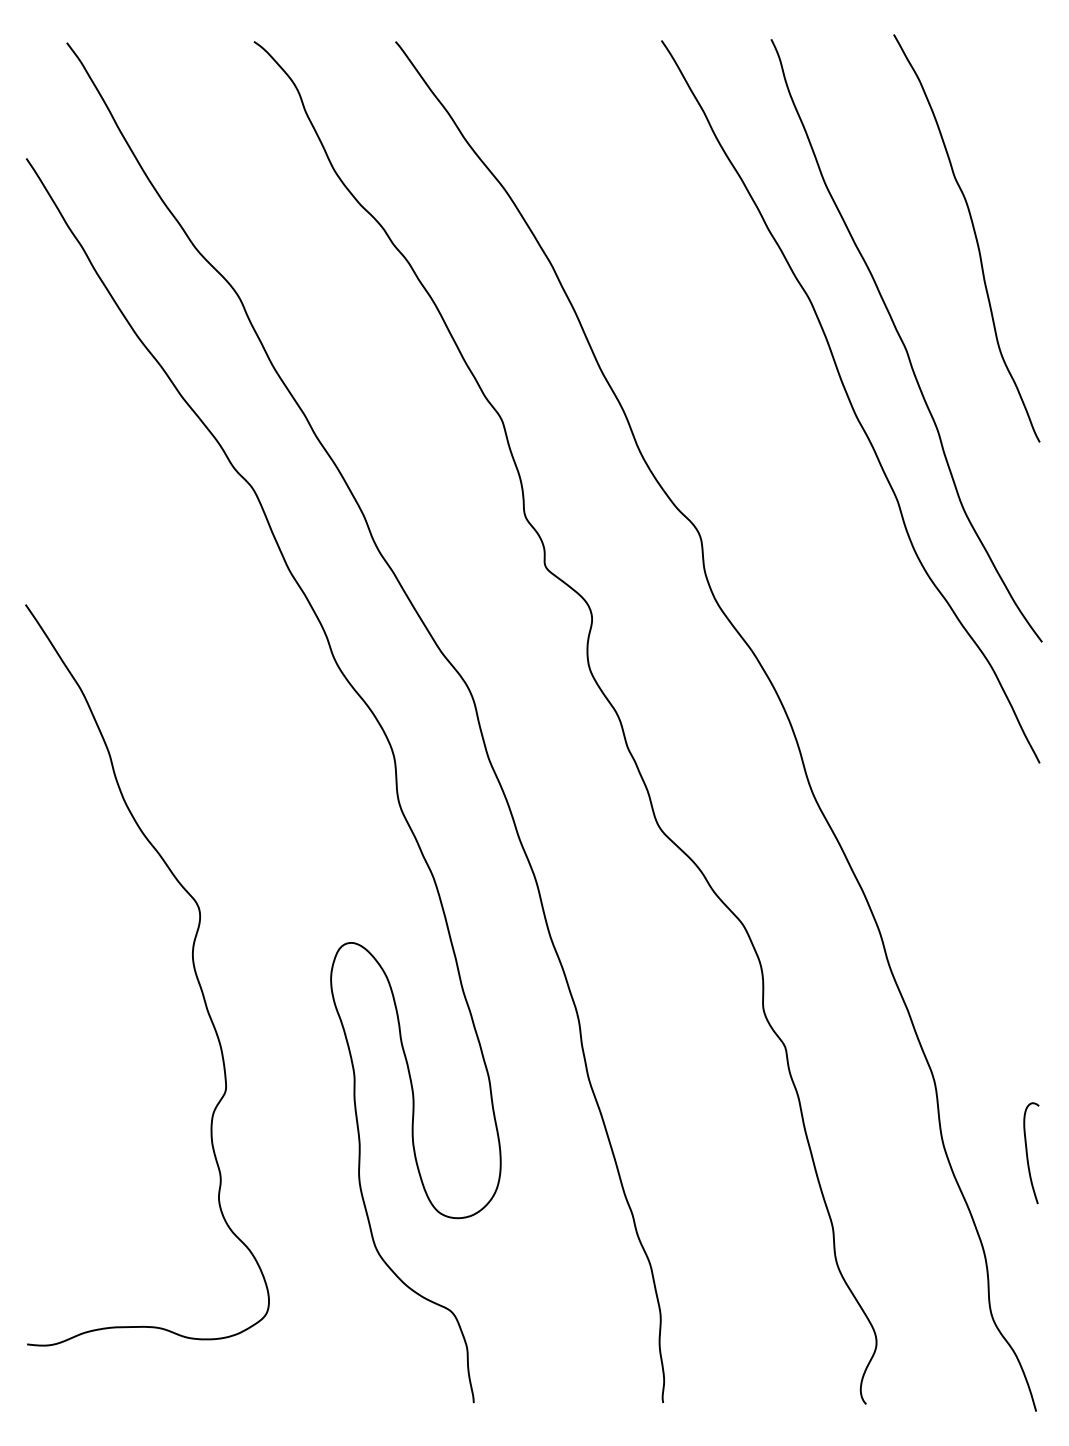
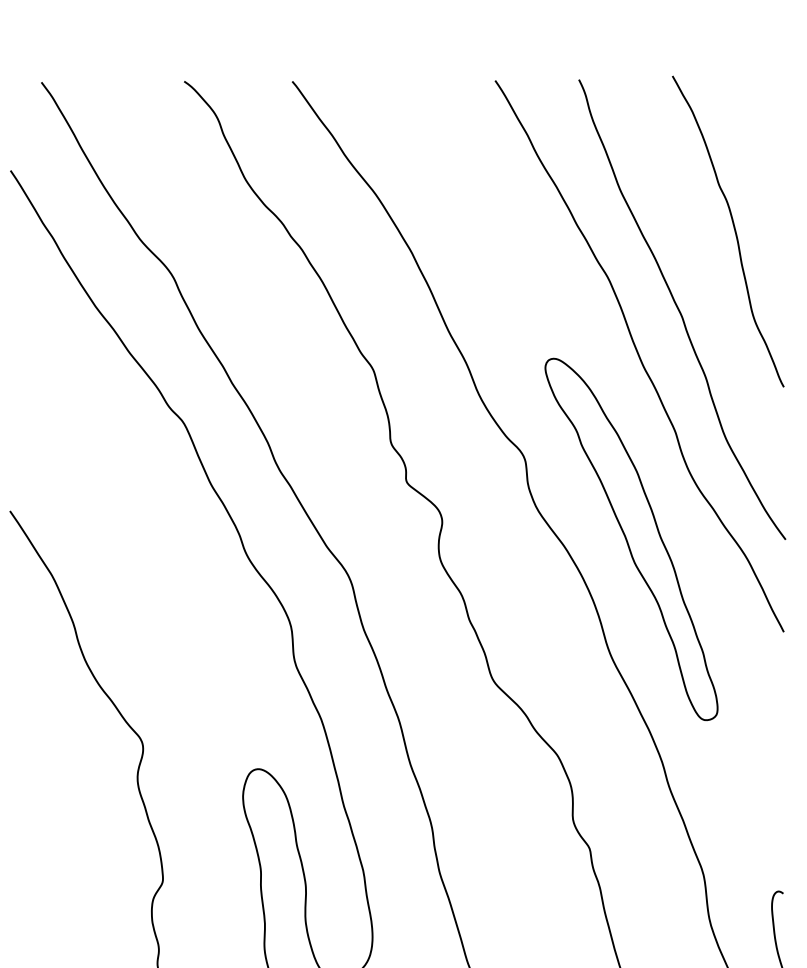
part: (839, 641) -> (631, 539), added

